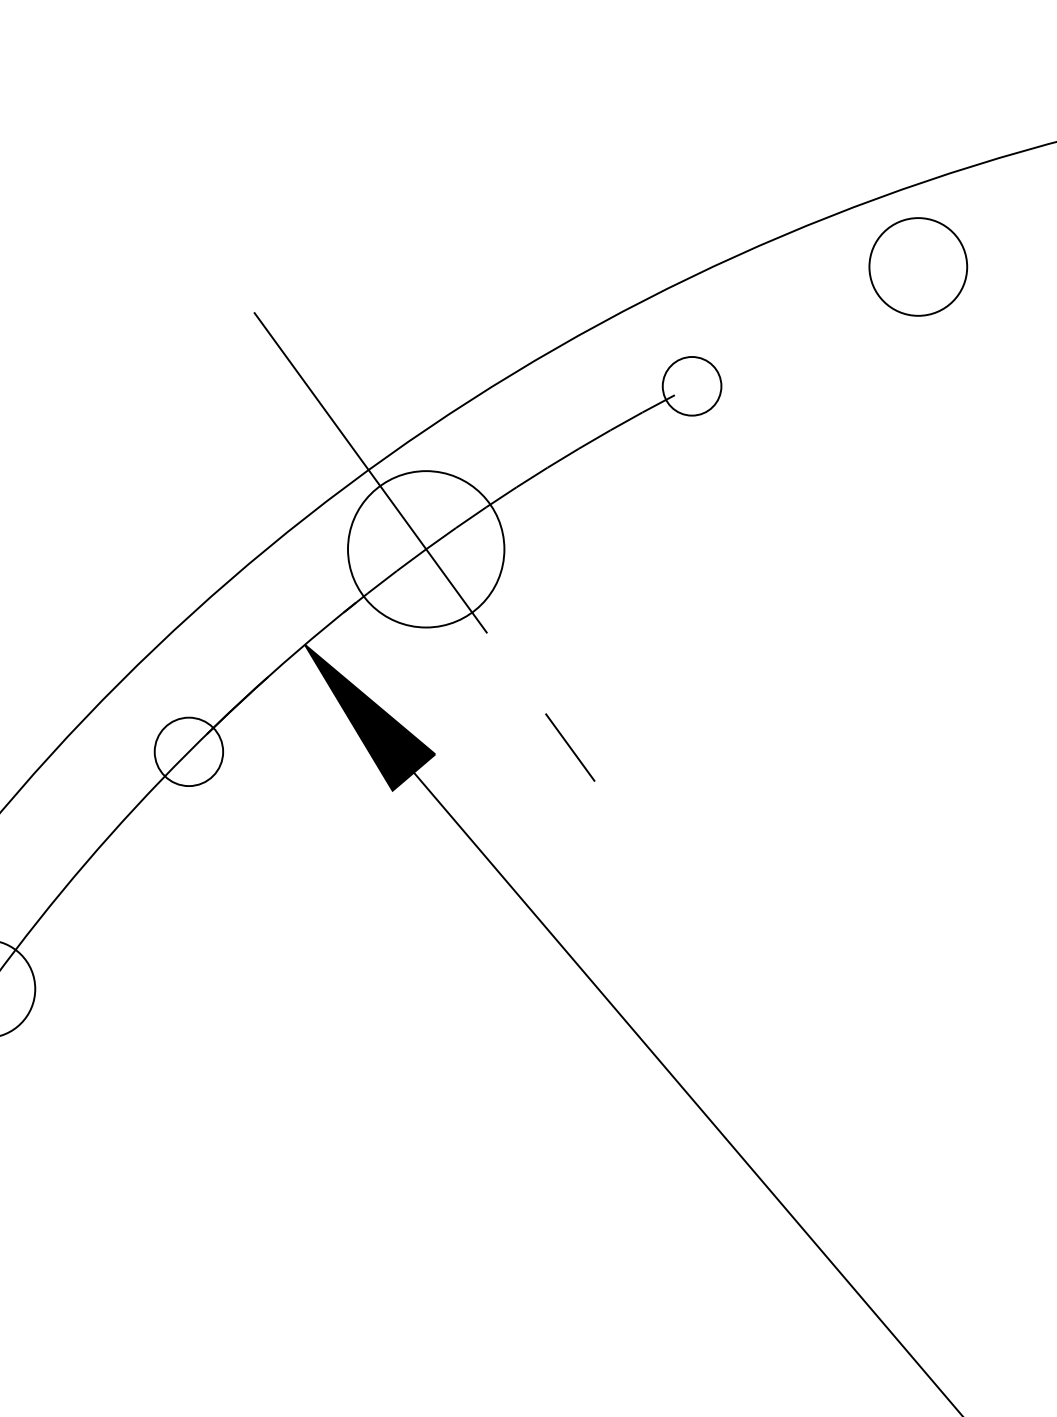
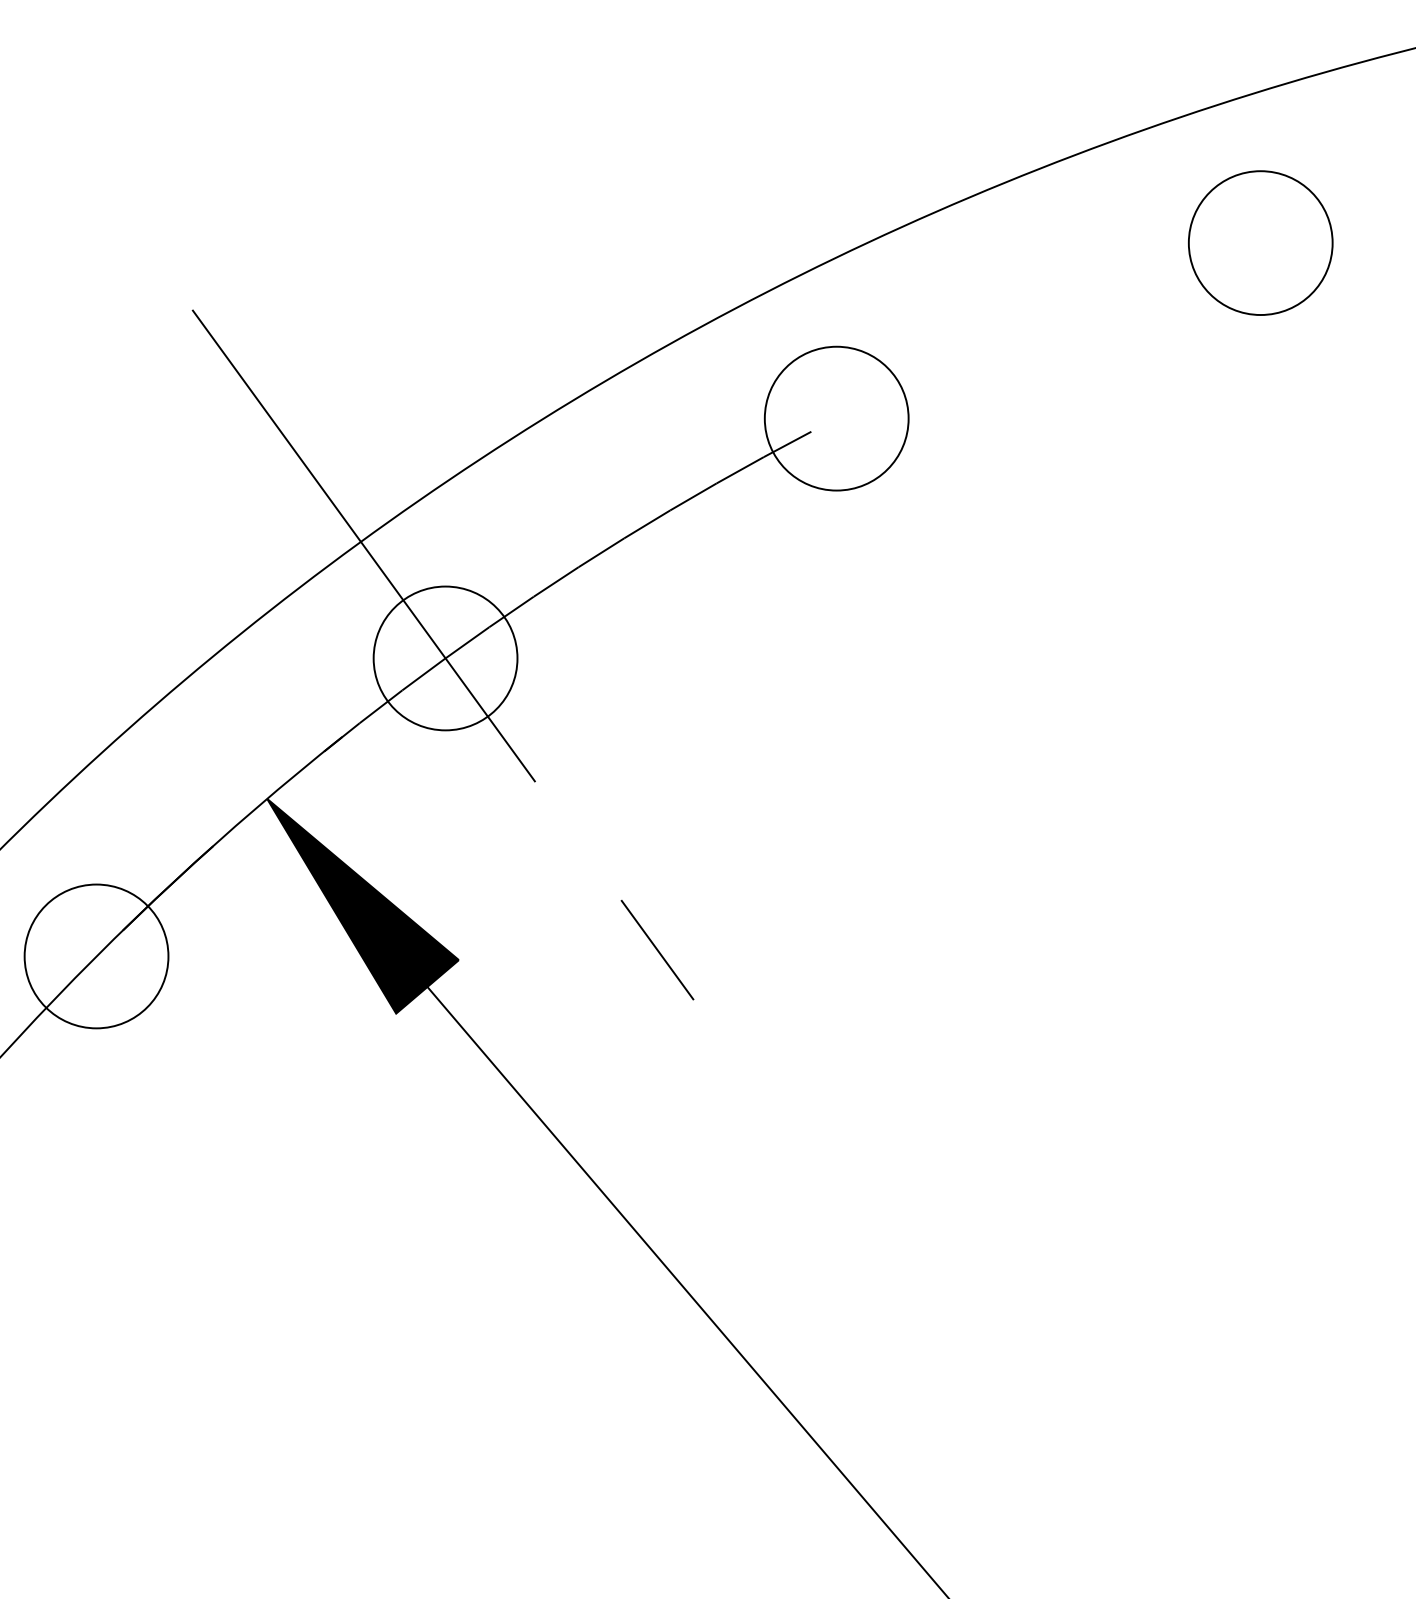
circle: (918, 266) -> (1261, 242), moved
circle: (691, 386) -> (835, 418), size x1.67
circle: (426, 549) -> (446, 658), size x0.62
circle: (188, 751) -> (95, 955), size x1.43

